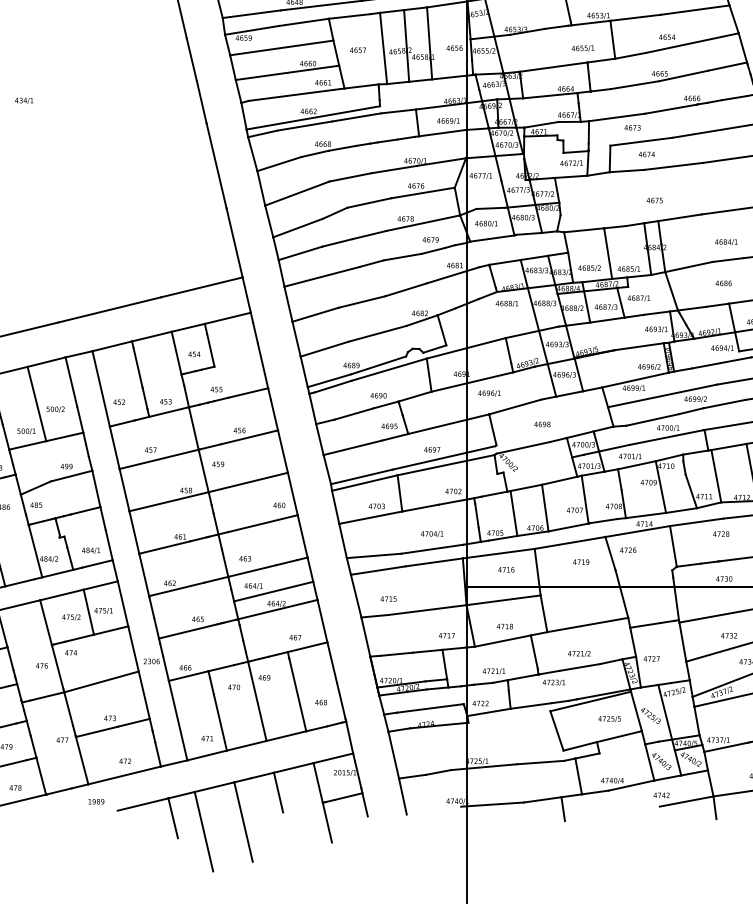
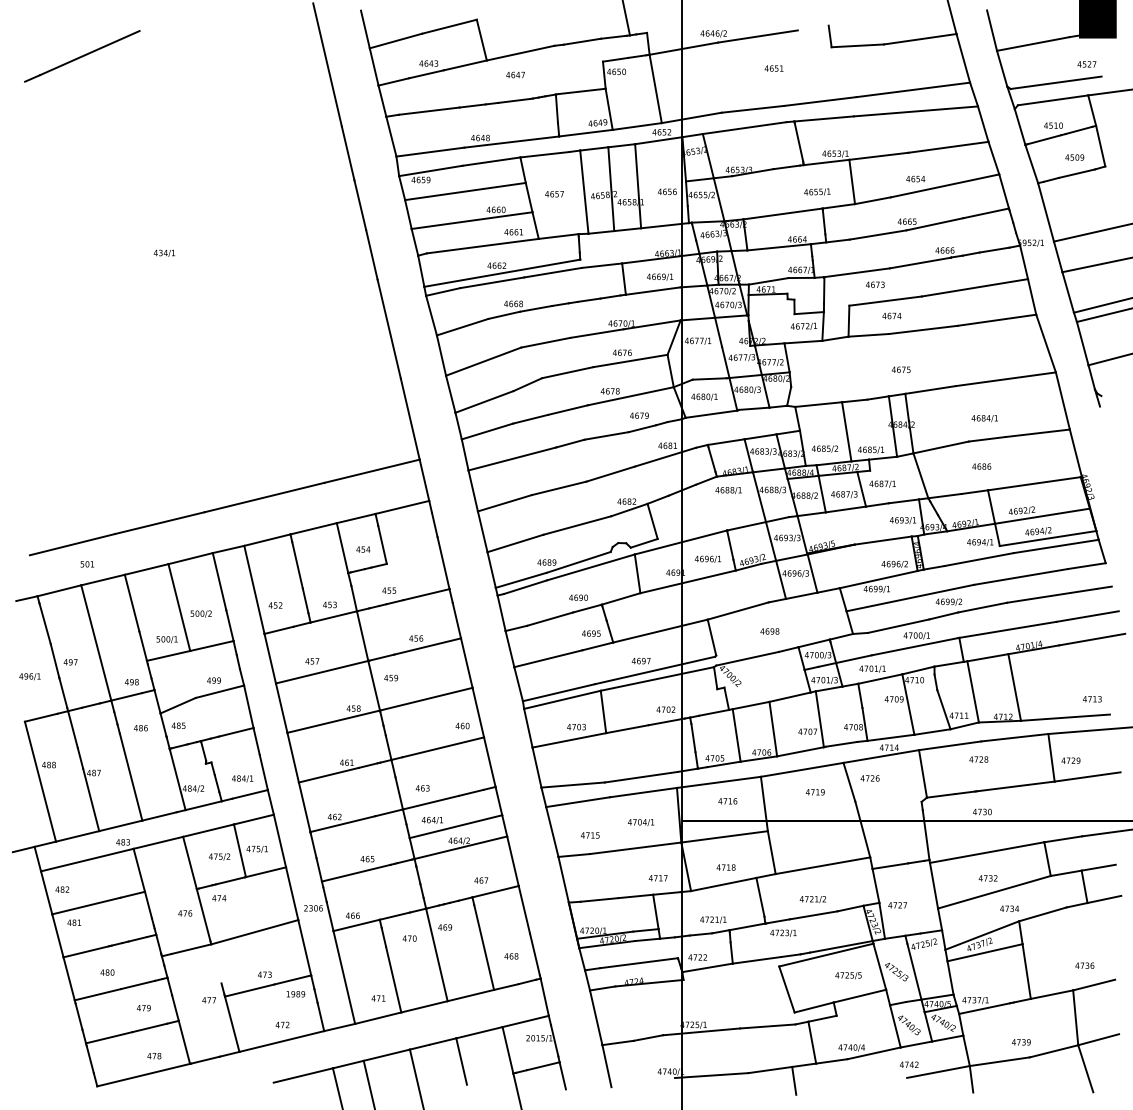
text: (488, 392) -> (707, 558), moved
text: (432, 534) -> (641, 822), moved
line: (68, 708) -> (216, 963), removed
text: (96, 801) -> (295, 994), moved

